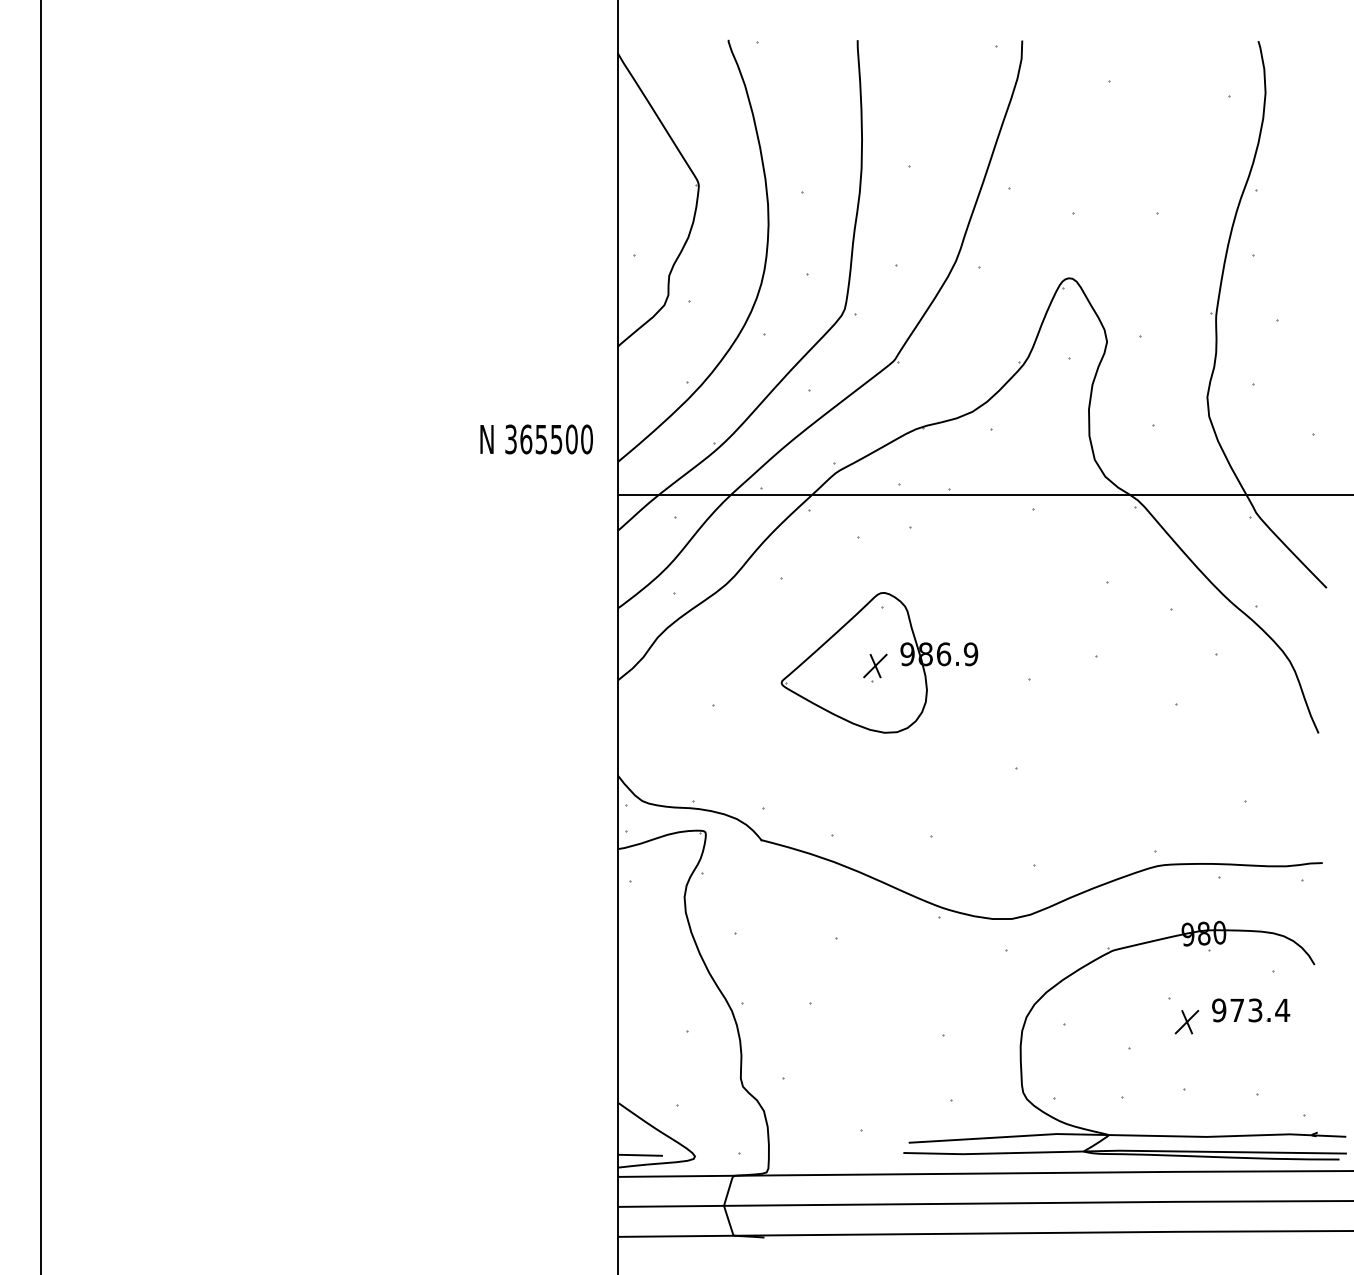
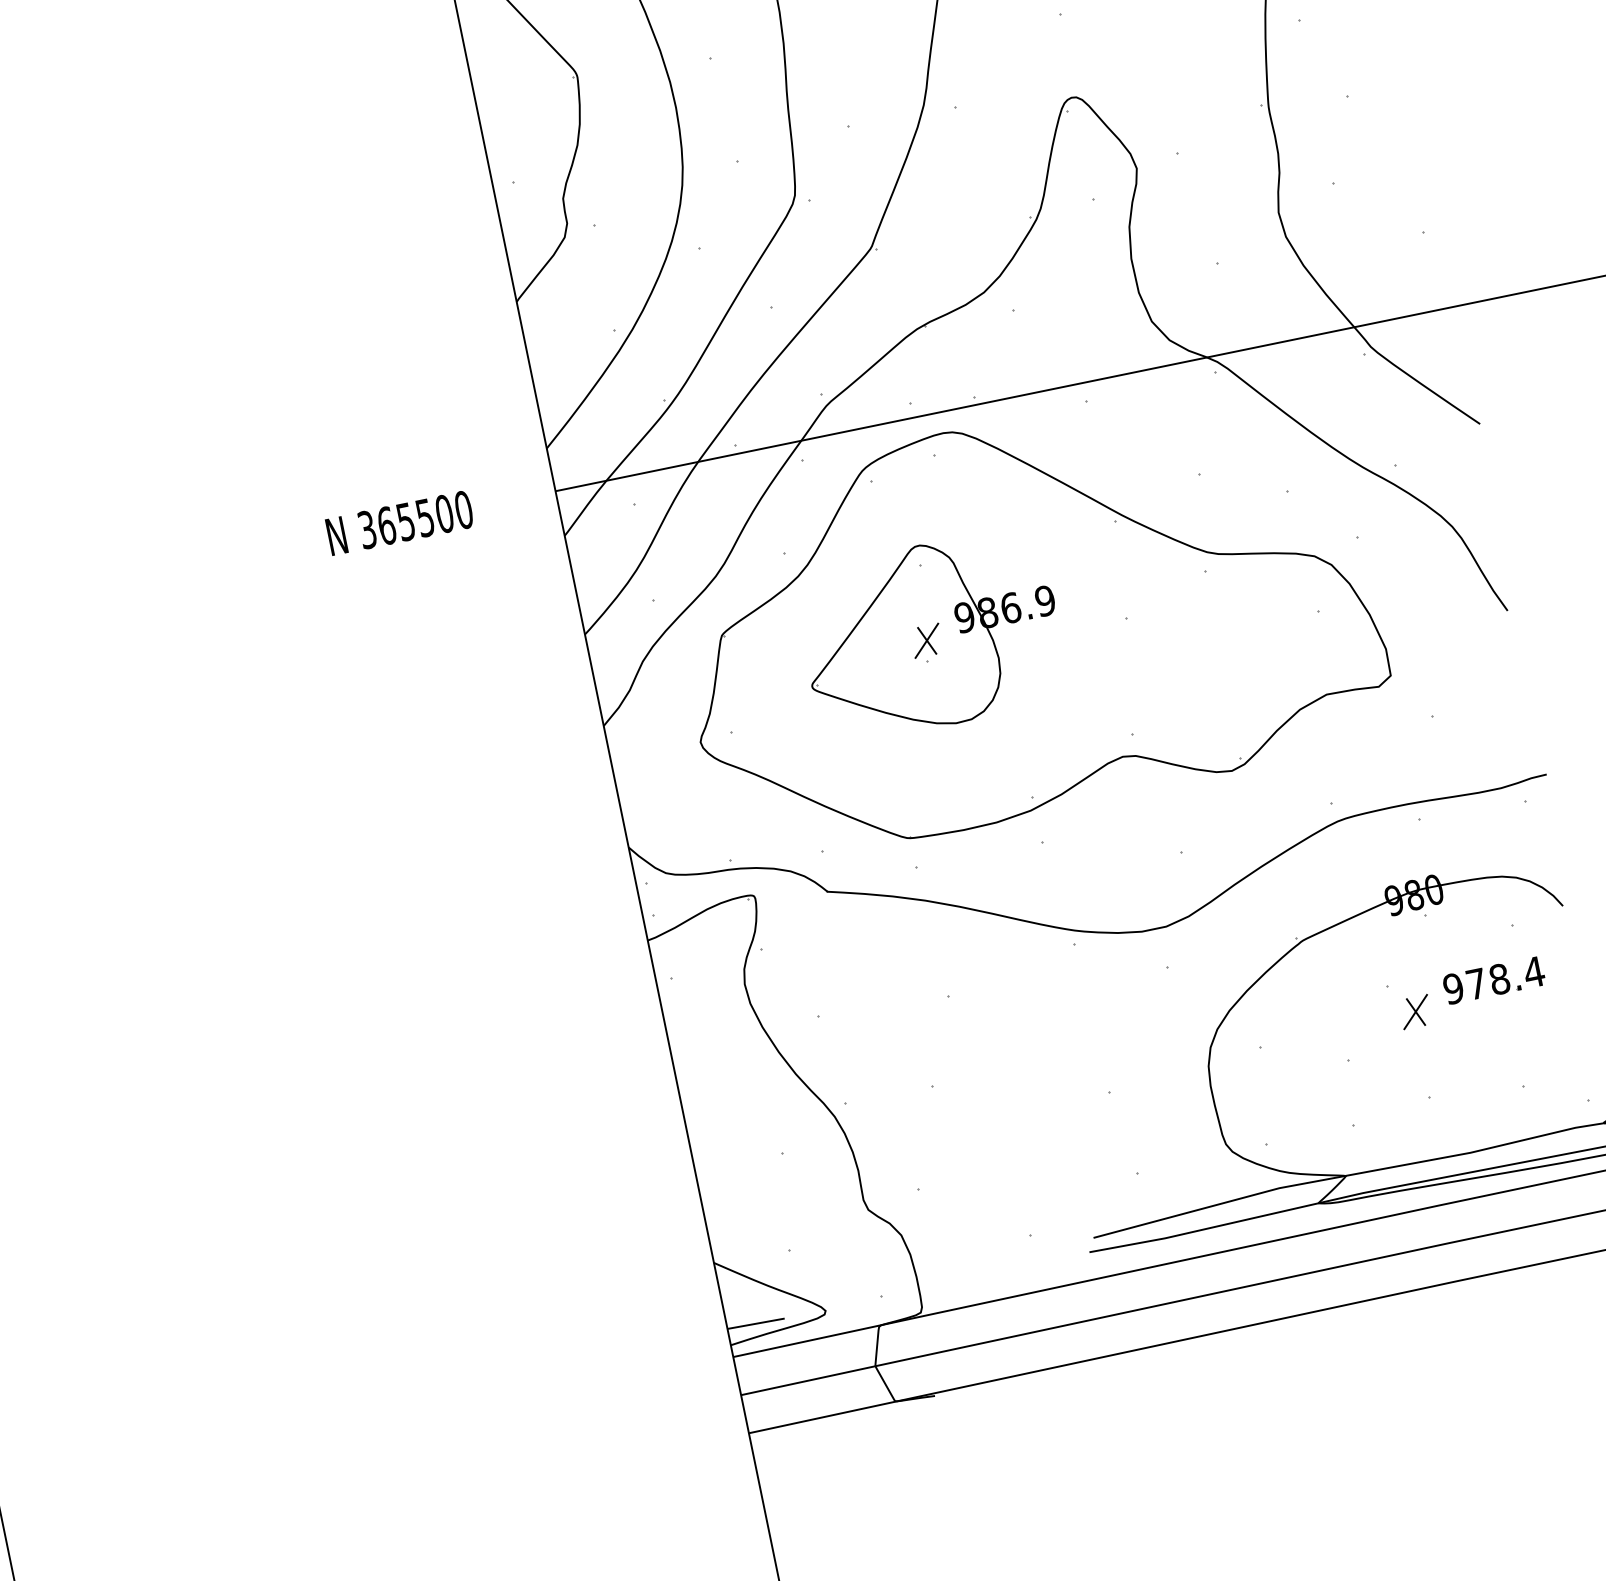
text: (536, 439) -> (399, 523), moved
part: (954, 662) -> (1026, 615), added
text: (1255, 1010) -> (1499, 979), 973.4 -> 978.4

